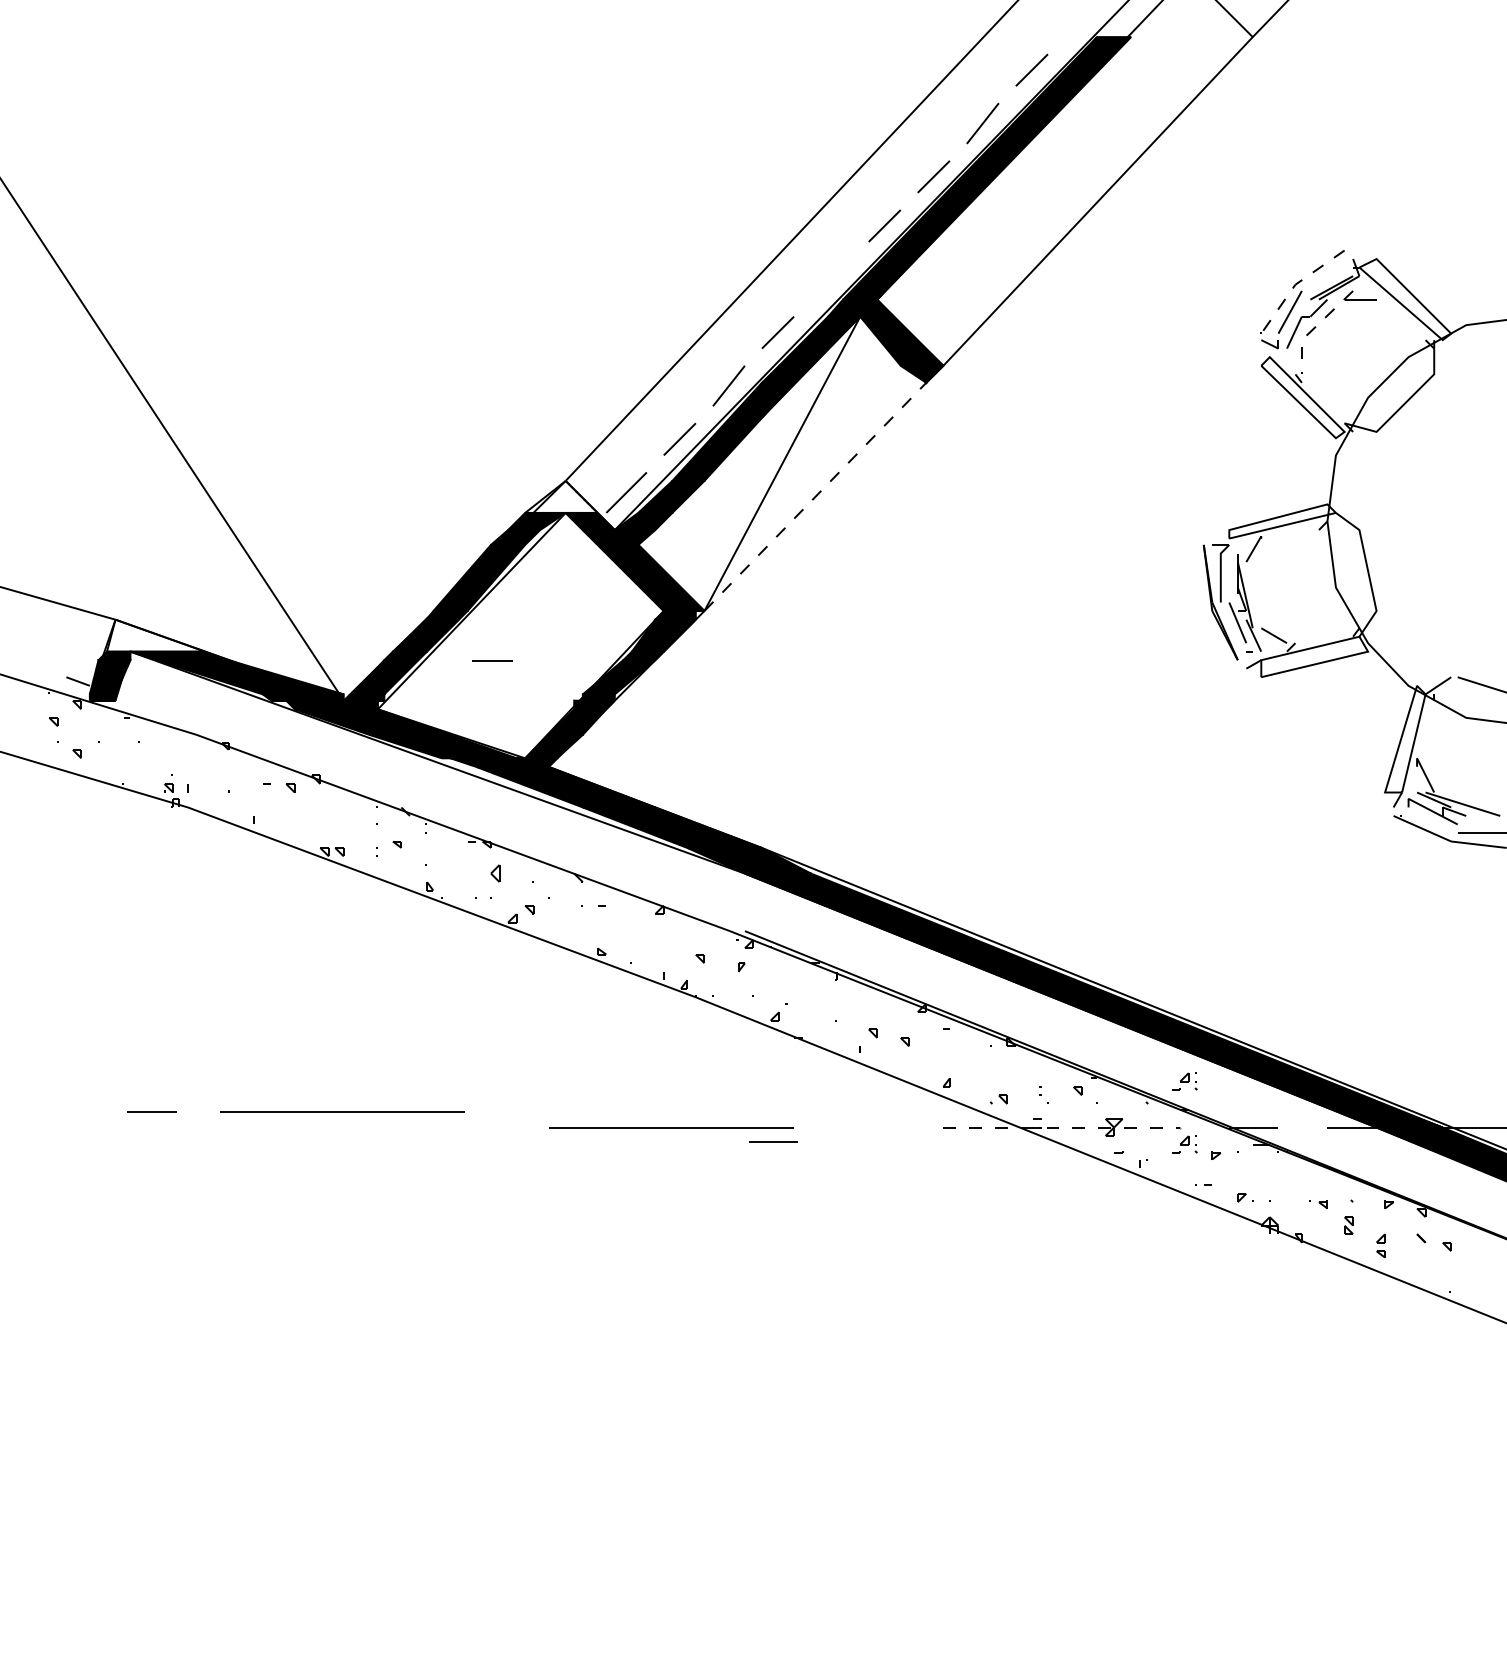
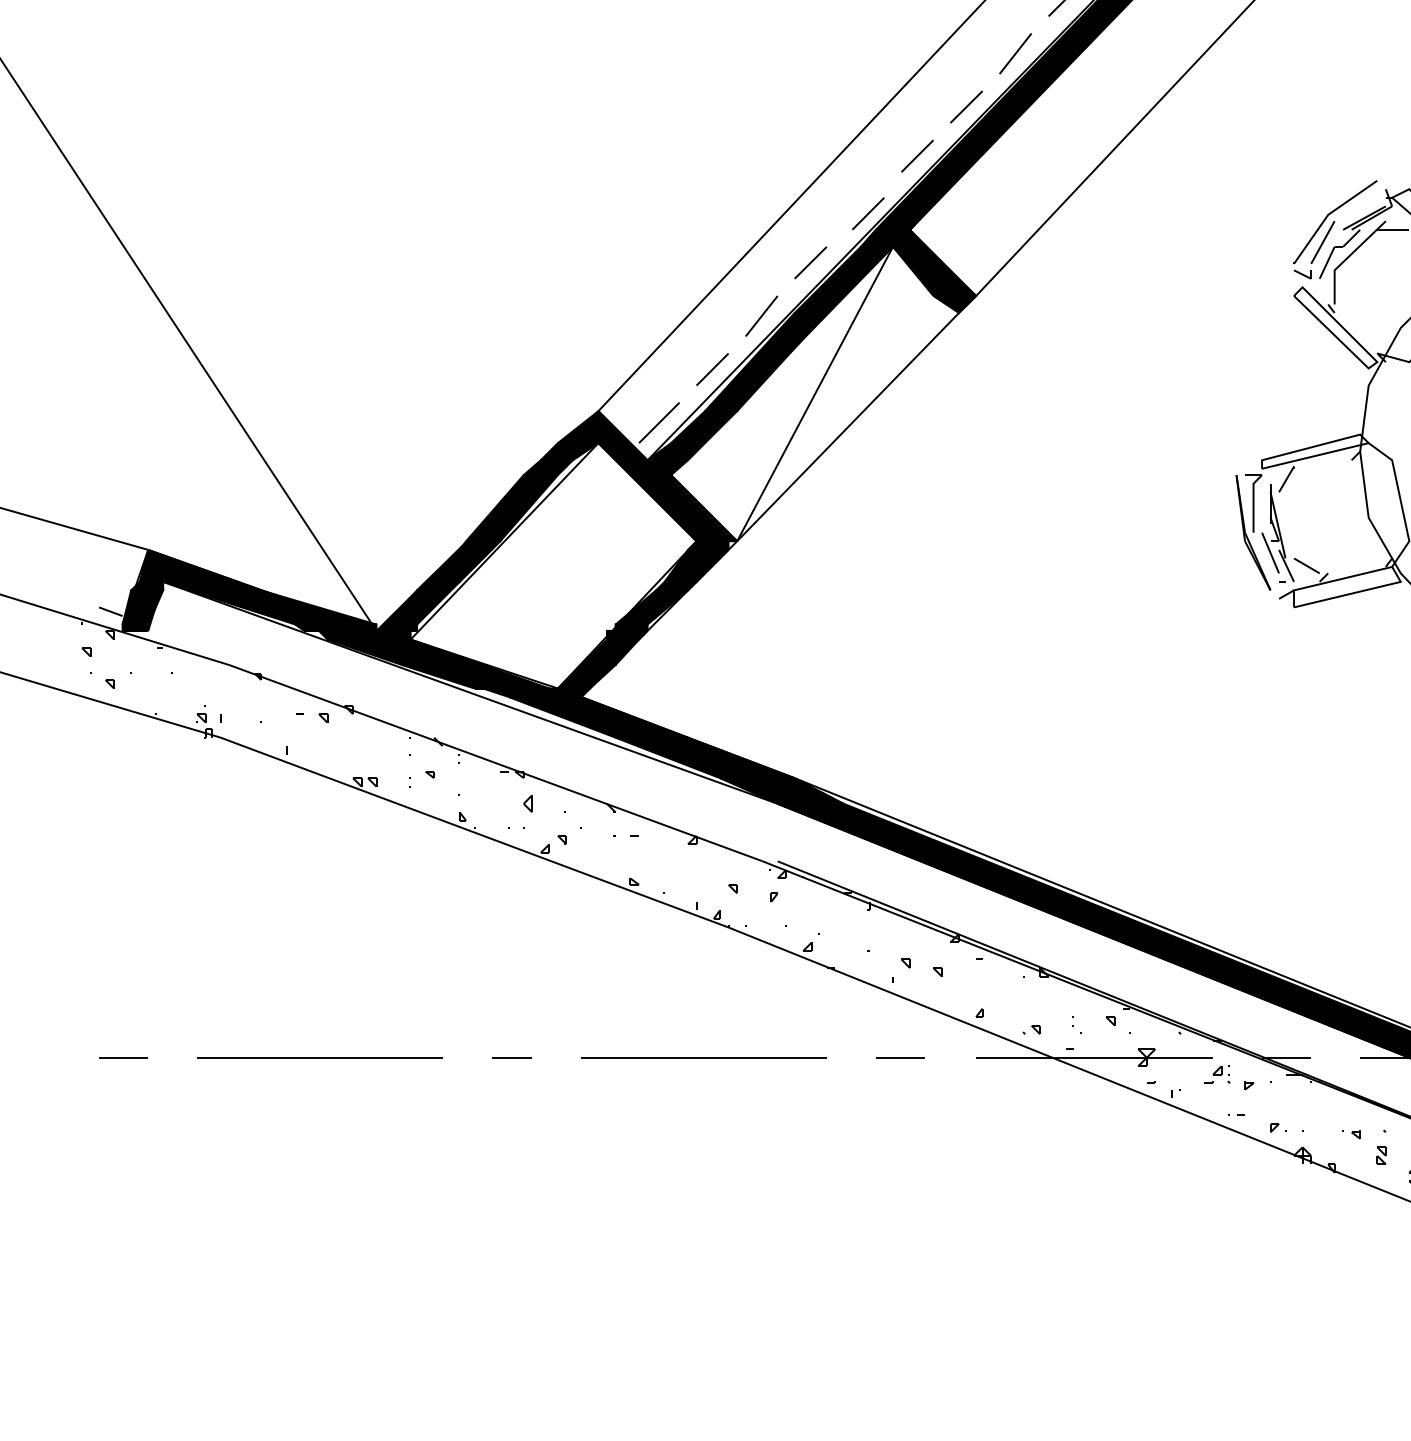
line: (835, 283) -> (868, 213), added
line: (1295, 284) -> (1328, 214), dashed -> solid
line: (1314, 328) -> (1347, 258), dashed -> solid
fill: (561, 496) -> (594, 426), added
line: (815, 496) -> (848, 426), dashed -> solid
fill: (156, 635) -> (189, 565), added
line: (492, 660) -> (512, 1057), moved
part: (1184, 1081) -> (1217, 1011), removed
line: (151, 1111) -> (123, 1057), moved
line: (342, 1111) -> (320, 1057), moved
line: (1062, 1127) -> (1095, 1057), dashed -> solid
line: (773, 1141) -> (900, 1057), moved

